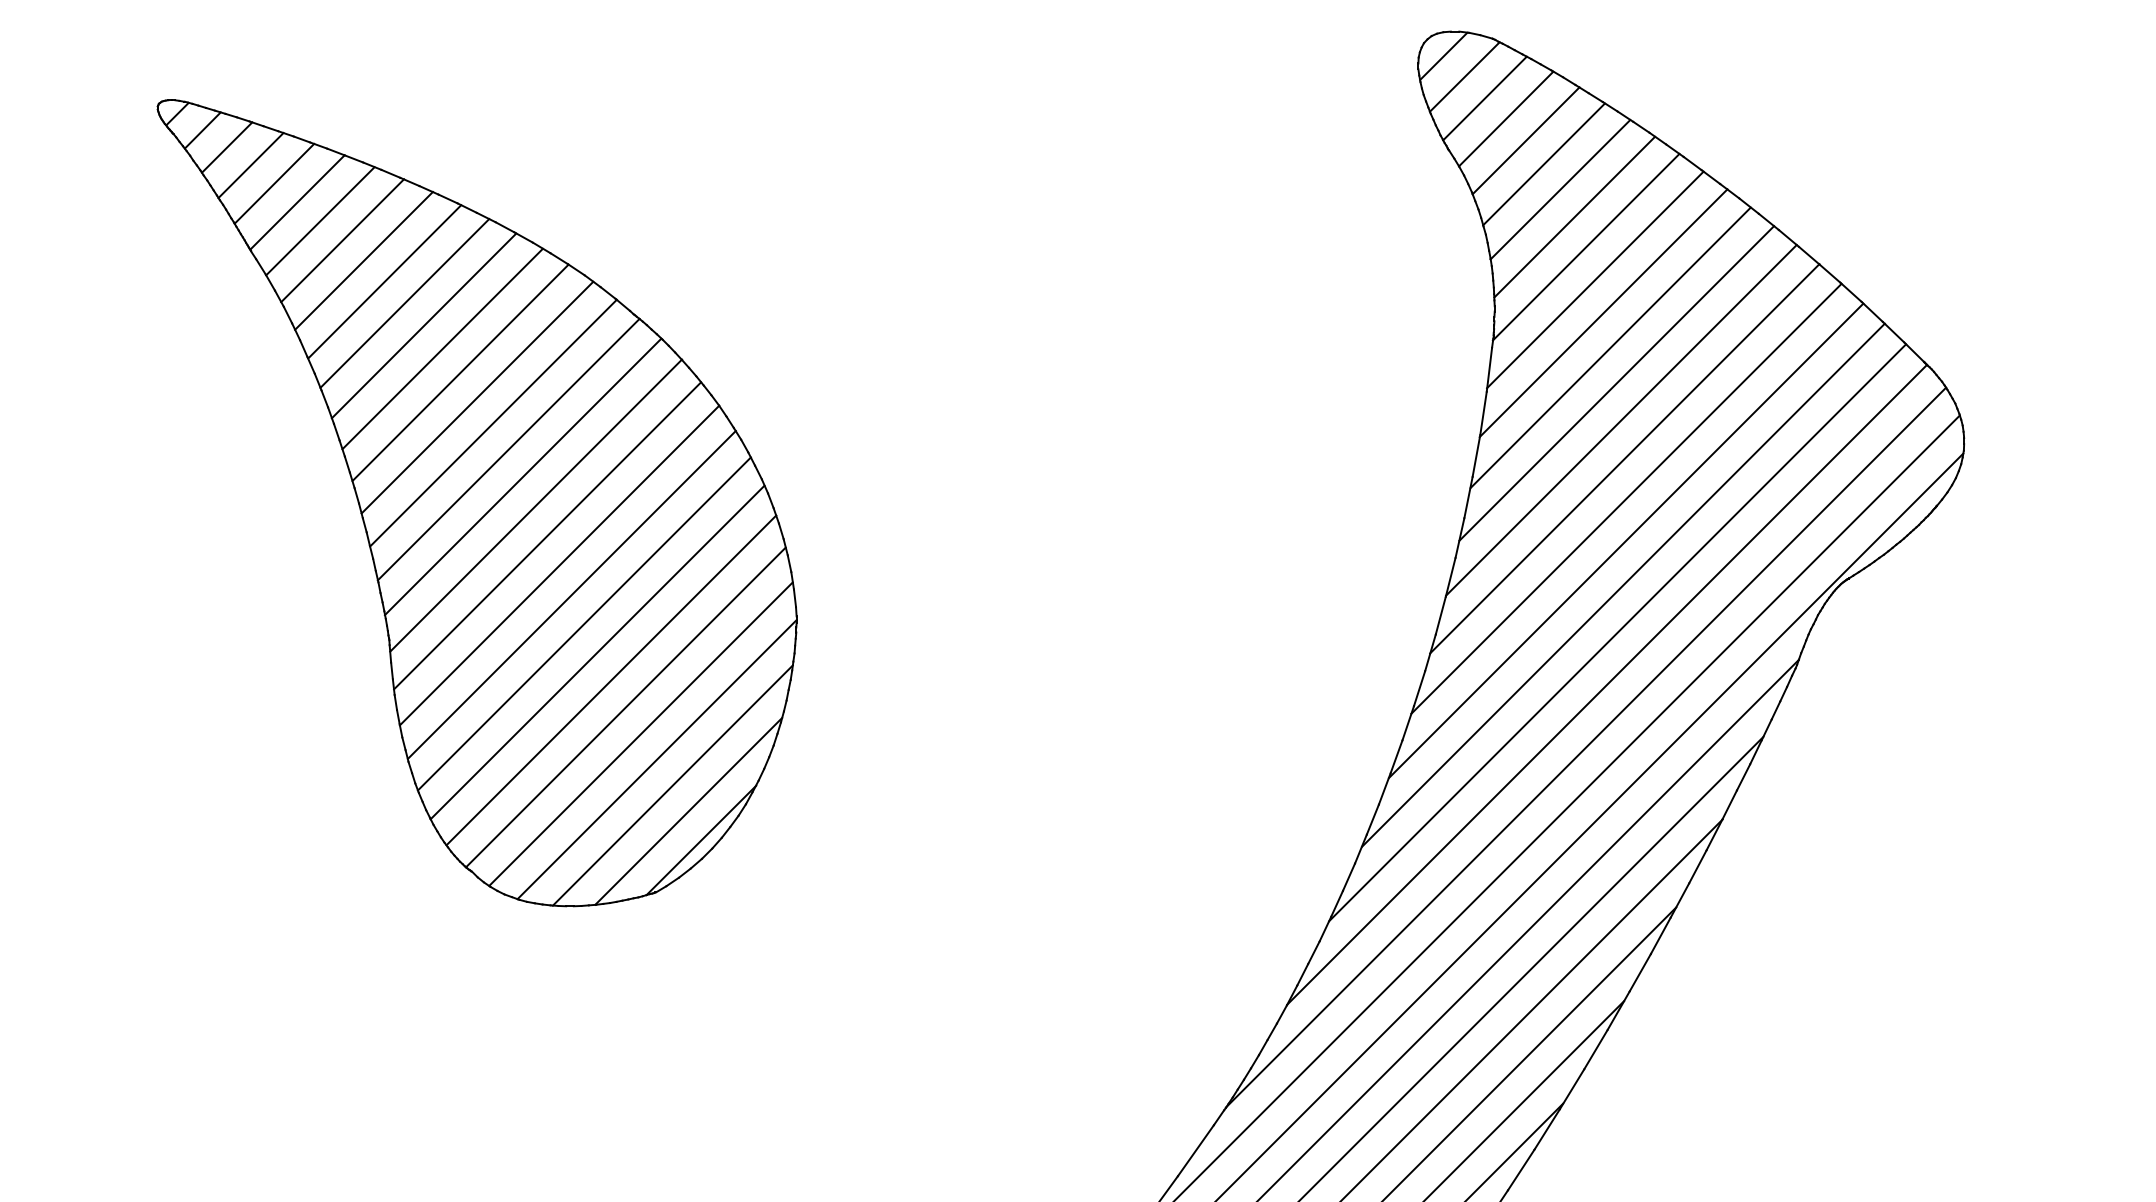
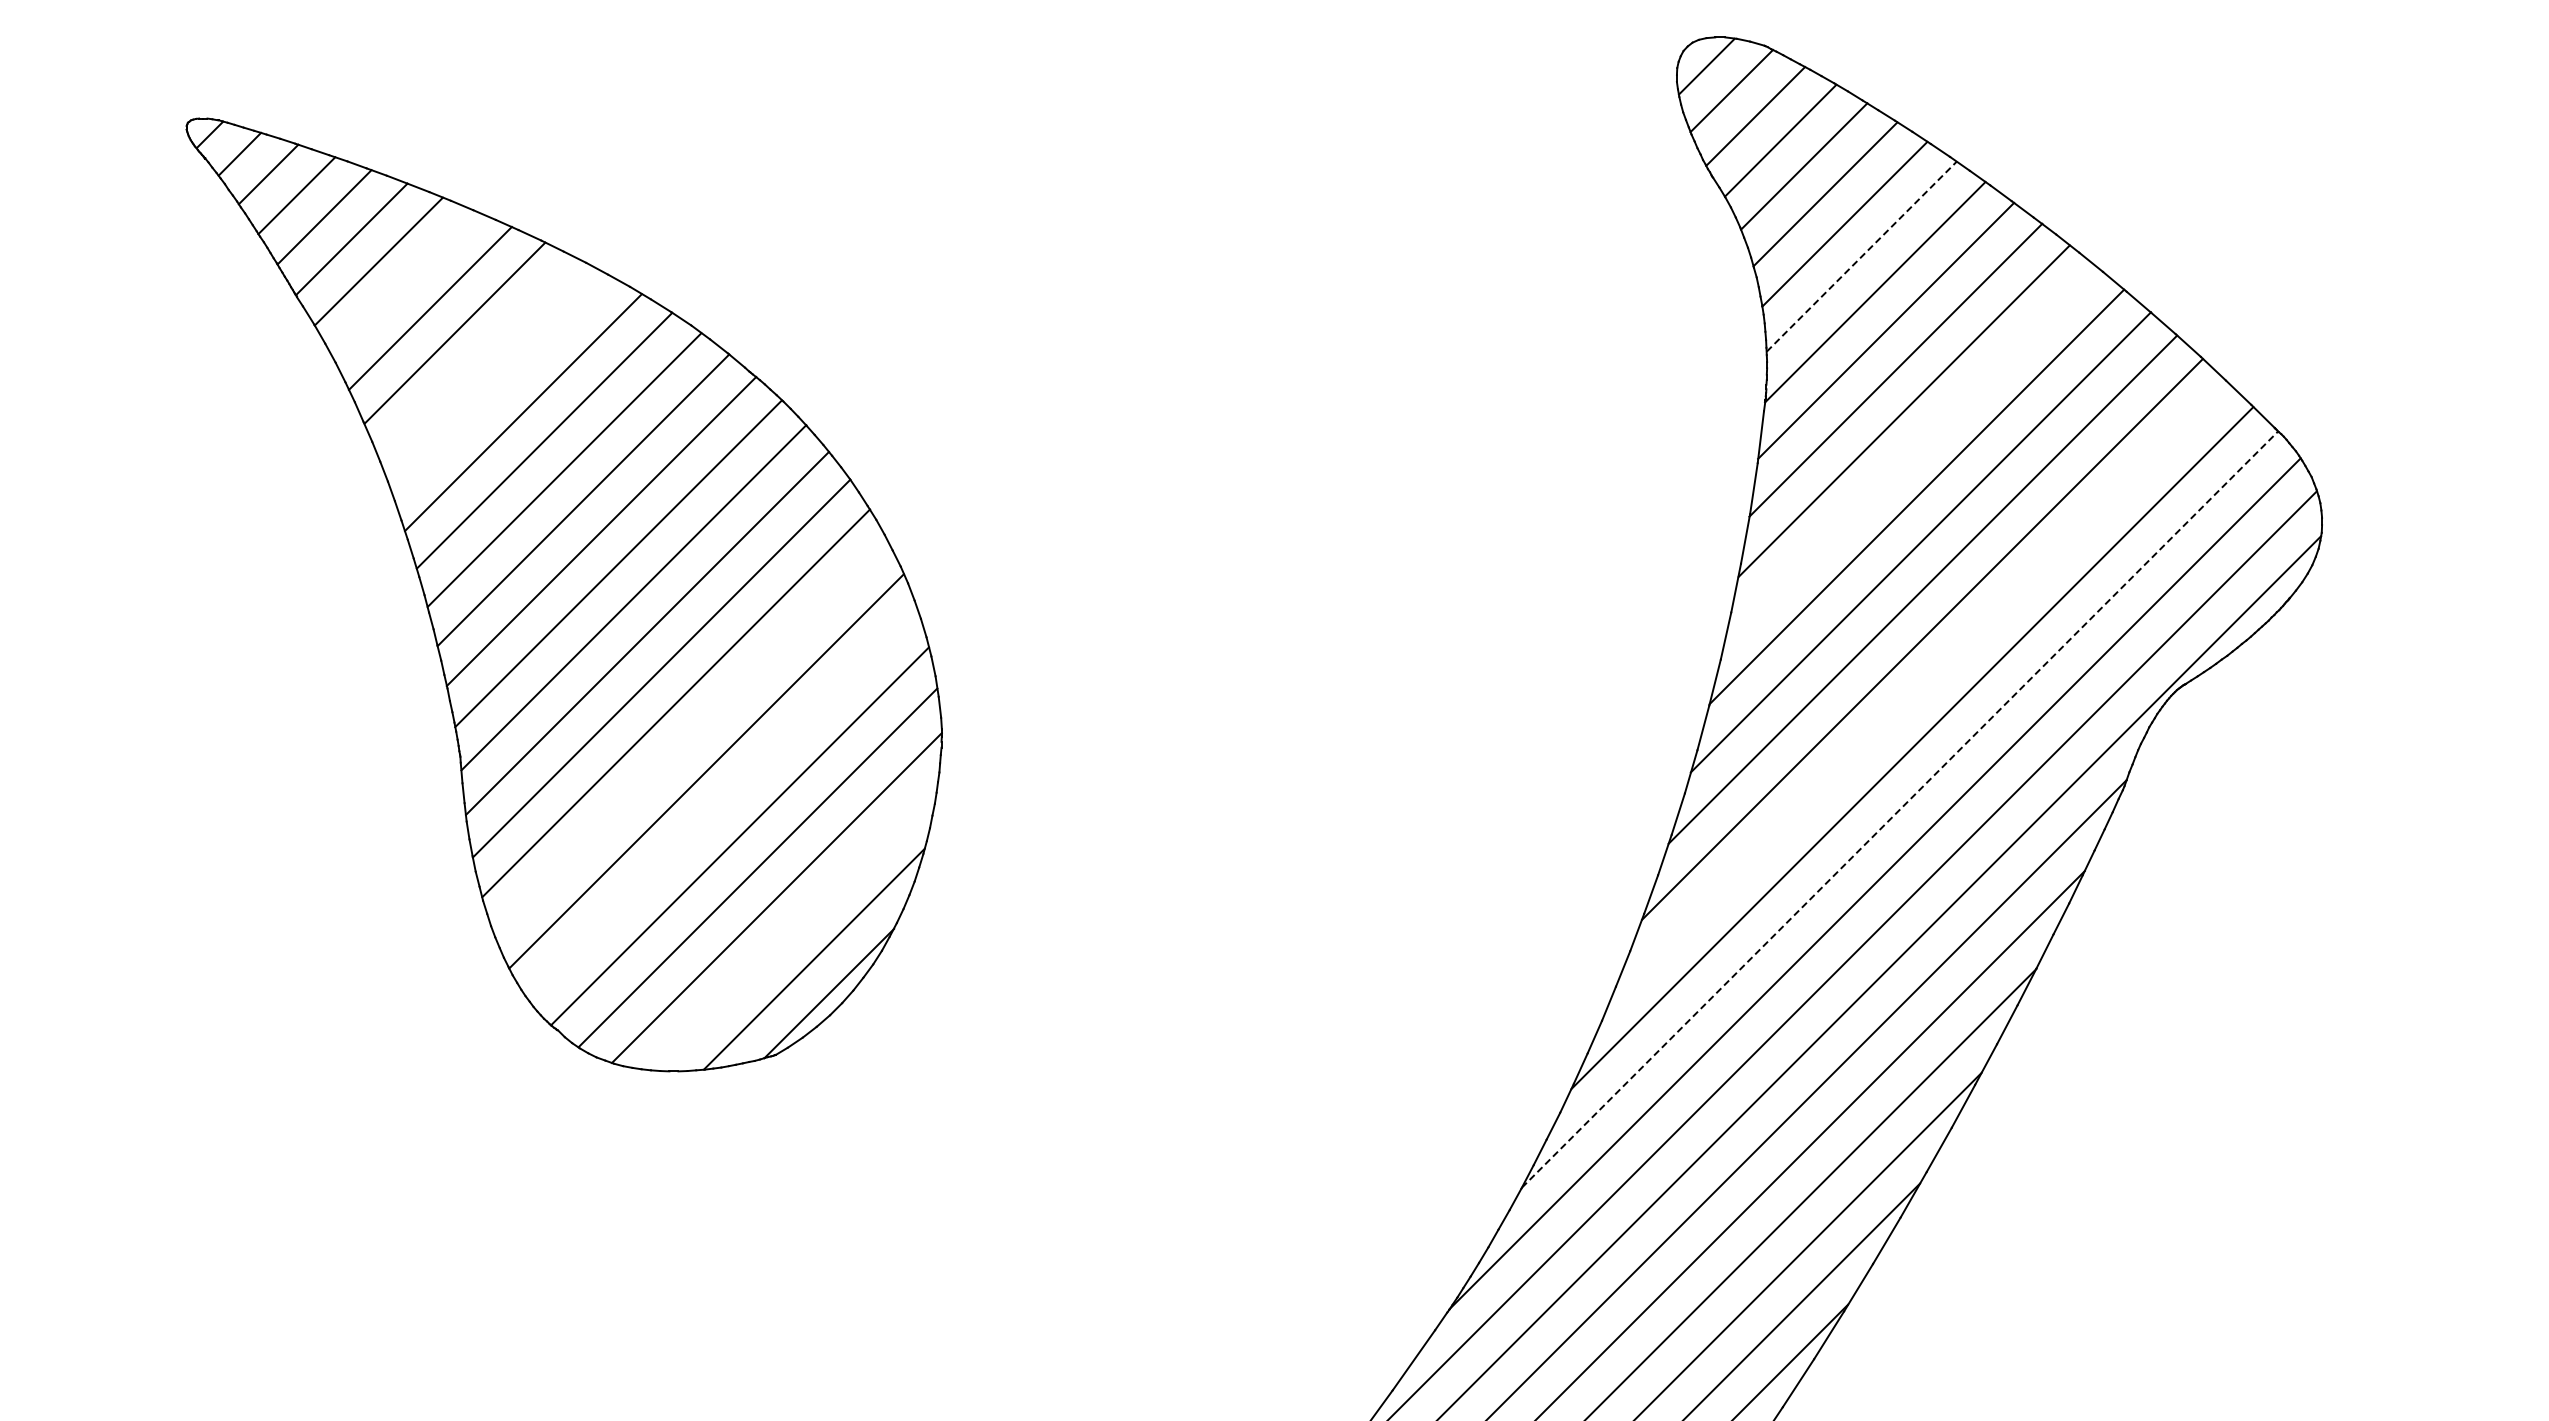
line: (1575, 216) -> (1862, 256), solid -> dashed
line: (342, 240) -> (404, 284), removed
line: (404, 303) -> (478, 358), removed
line: (424, 326) -> (501, 385), removed
line: (1616, 383) -> (1911, 453), removed
line: (1623, 584) -> (1919, 691), removed
line: (583, 623) -> (690, 737), removed
line: (611, 680) -> (722, 804), removed
line: (1607, 684) -> (1900, 809), solid -> dashed
line: (672, 785) -> (795, 928), removed

